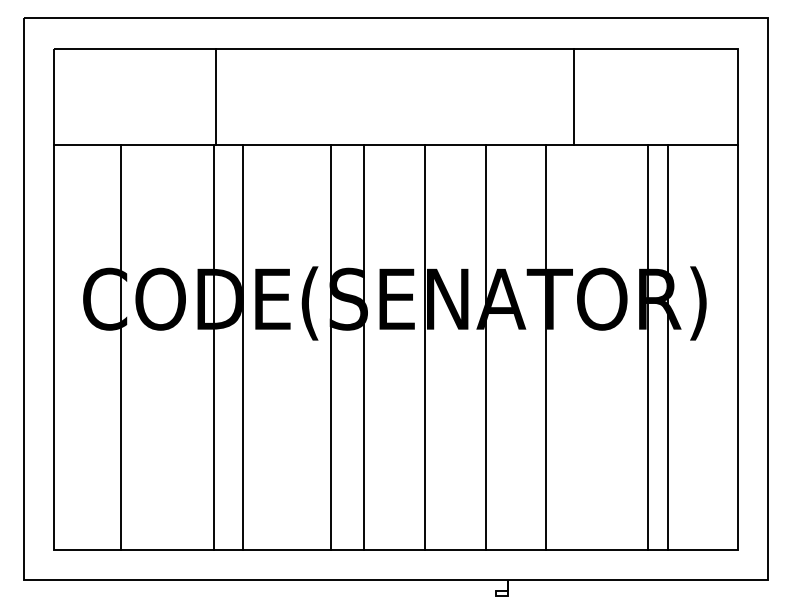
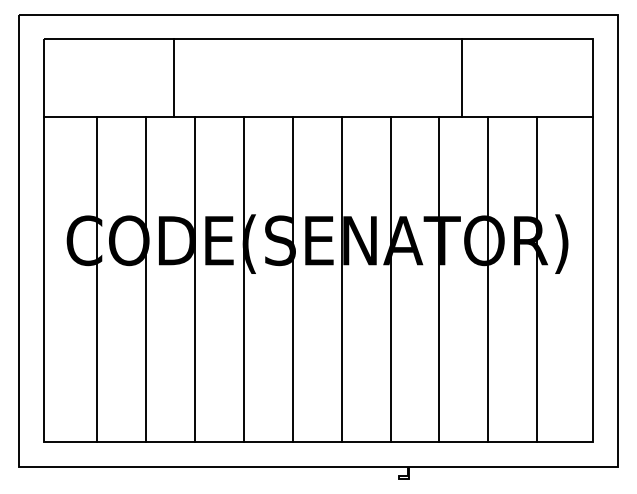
line: (214, 347) -> (146, 279), moved
line: (330, 347) -> (243, 279), moved
line: (648, 347) -> (488, 279), moved

